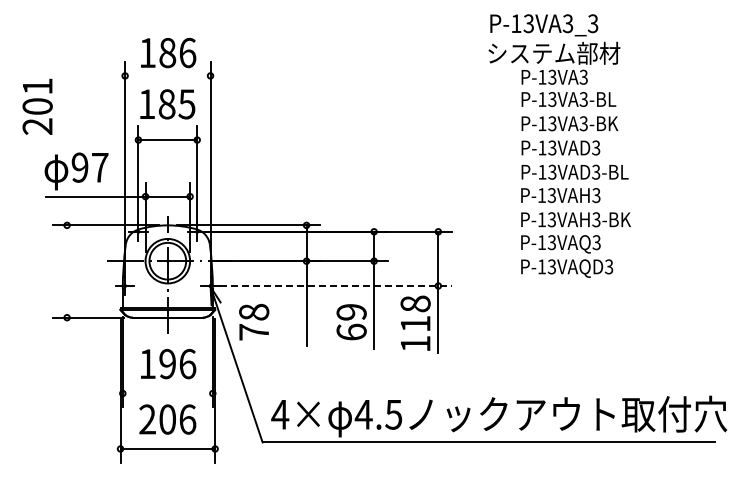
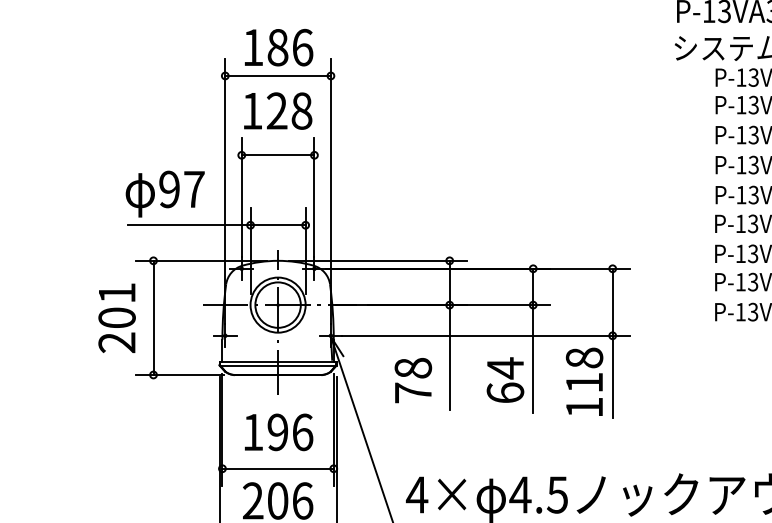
line: (167, 75) -> (277, 75), added
text: (176, 104) -> (288, 111), 185 -> 128
text: (37, 106) -> (116, 317), moved
line: (67, 271) -> (154, 317), added
line: (336, 286) -> (486, 336), dashed -> solid
text: (351, 312) -> (505, 368), 69 -> 64
text: (254, 322) -> (413, 380), moved
line: (167, 393) -> (277, 468), added

